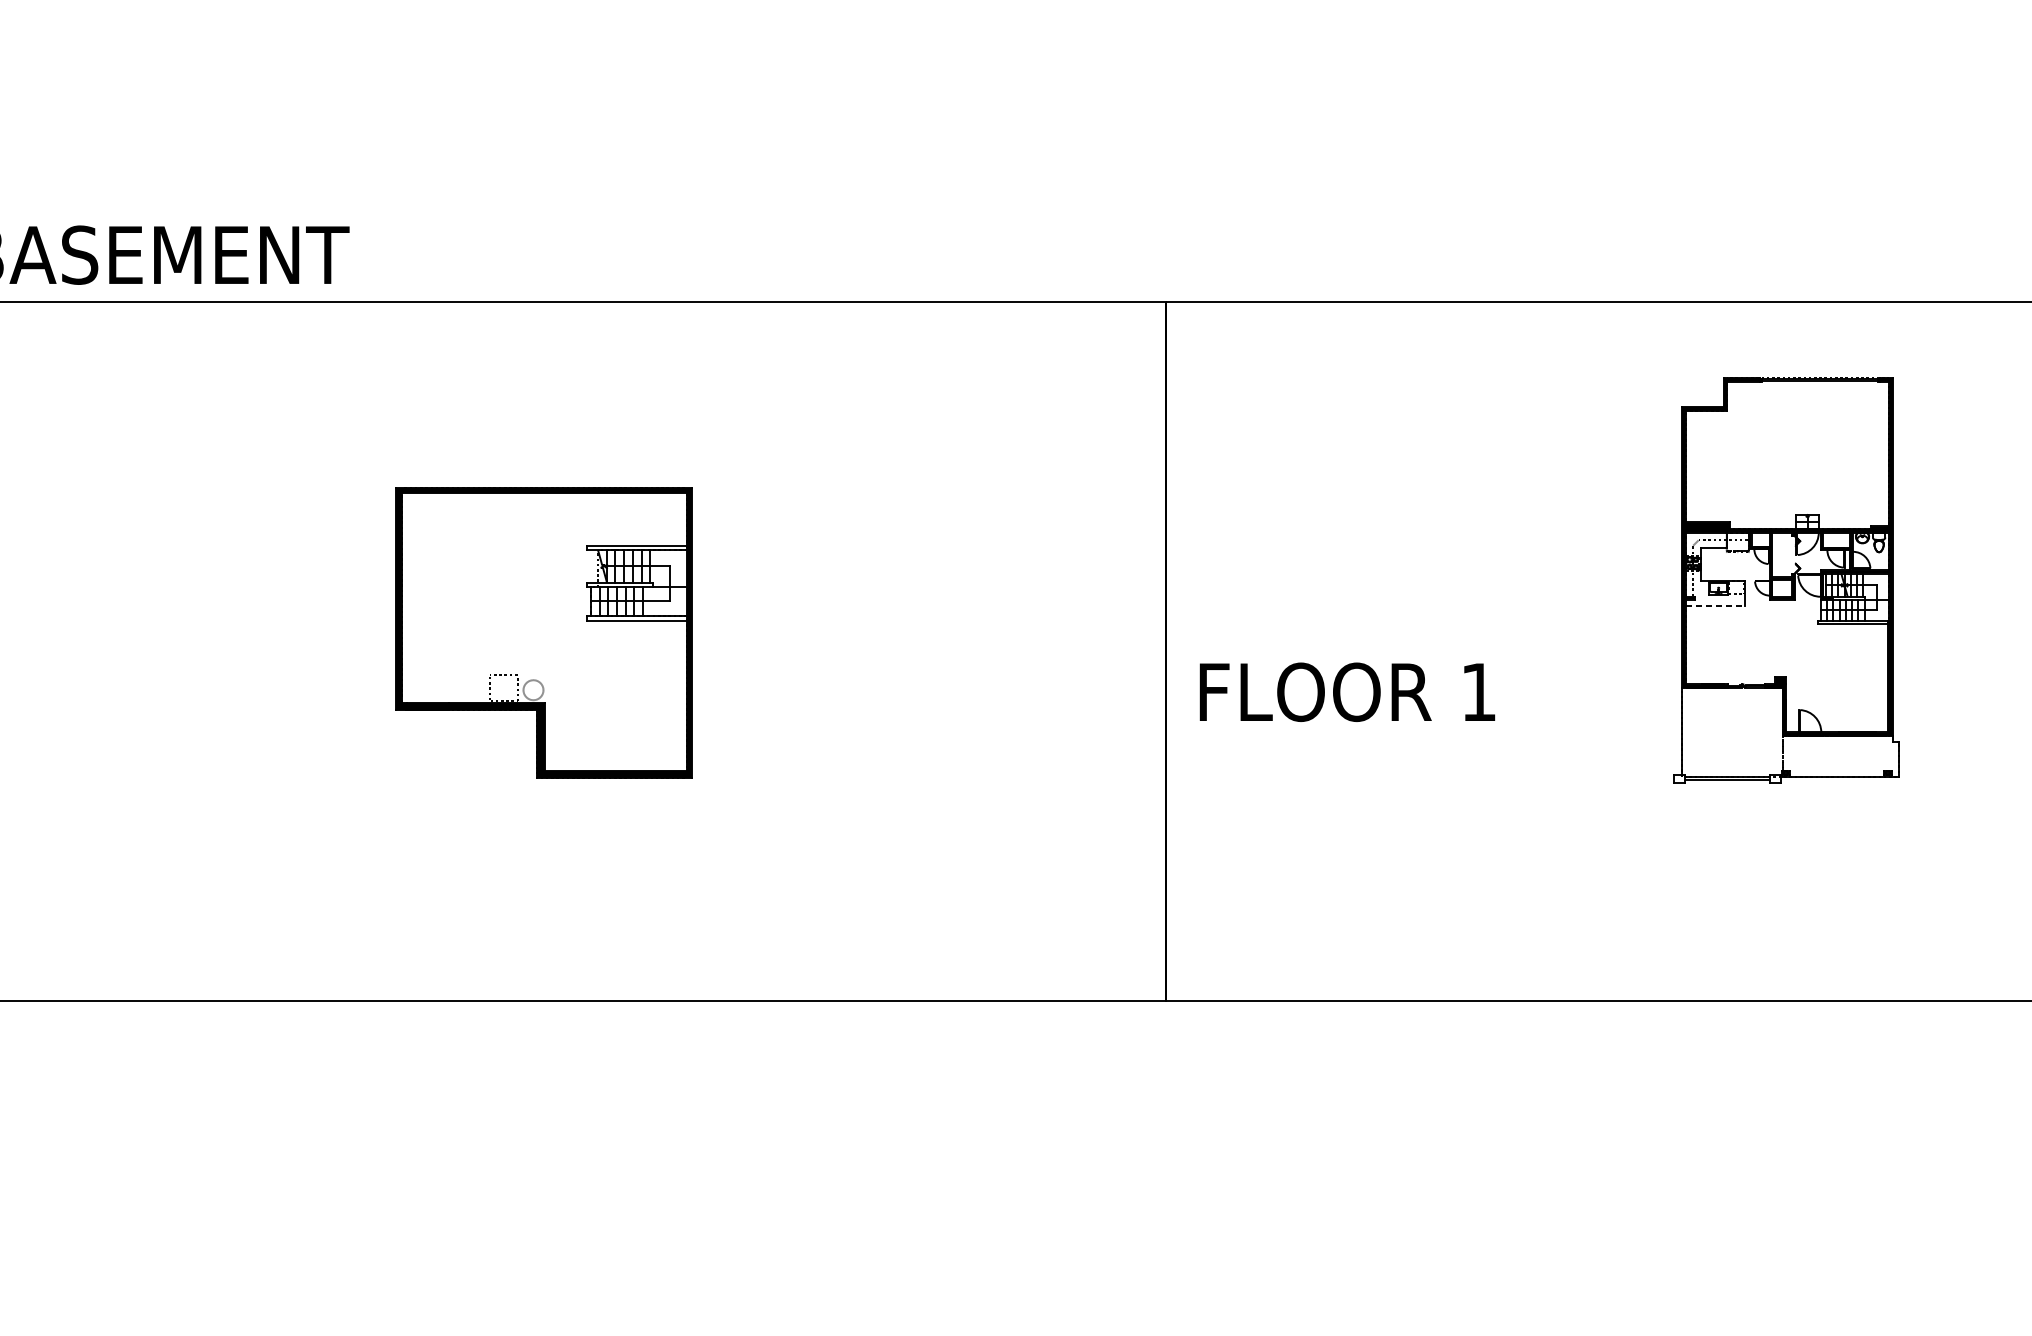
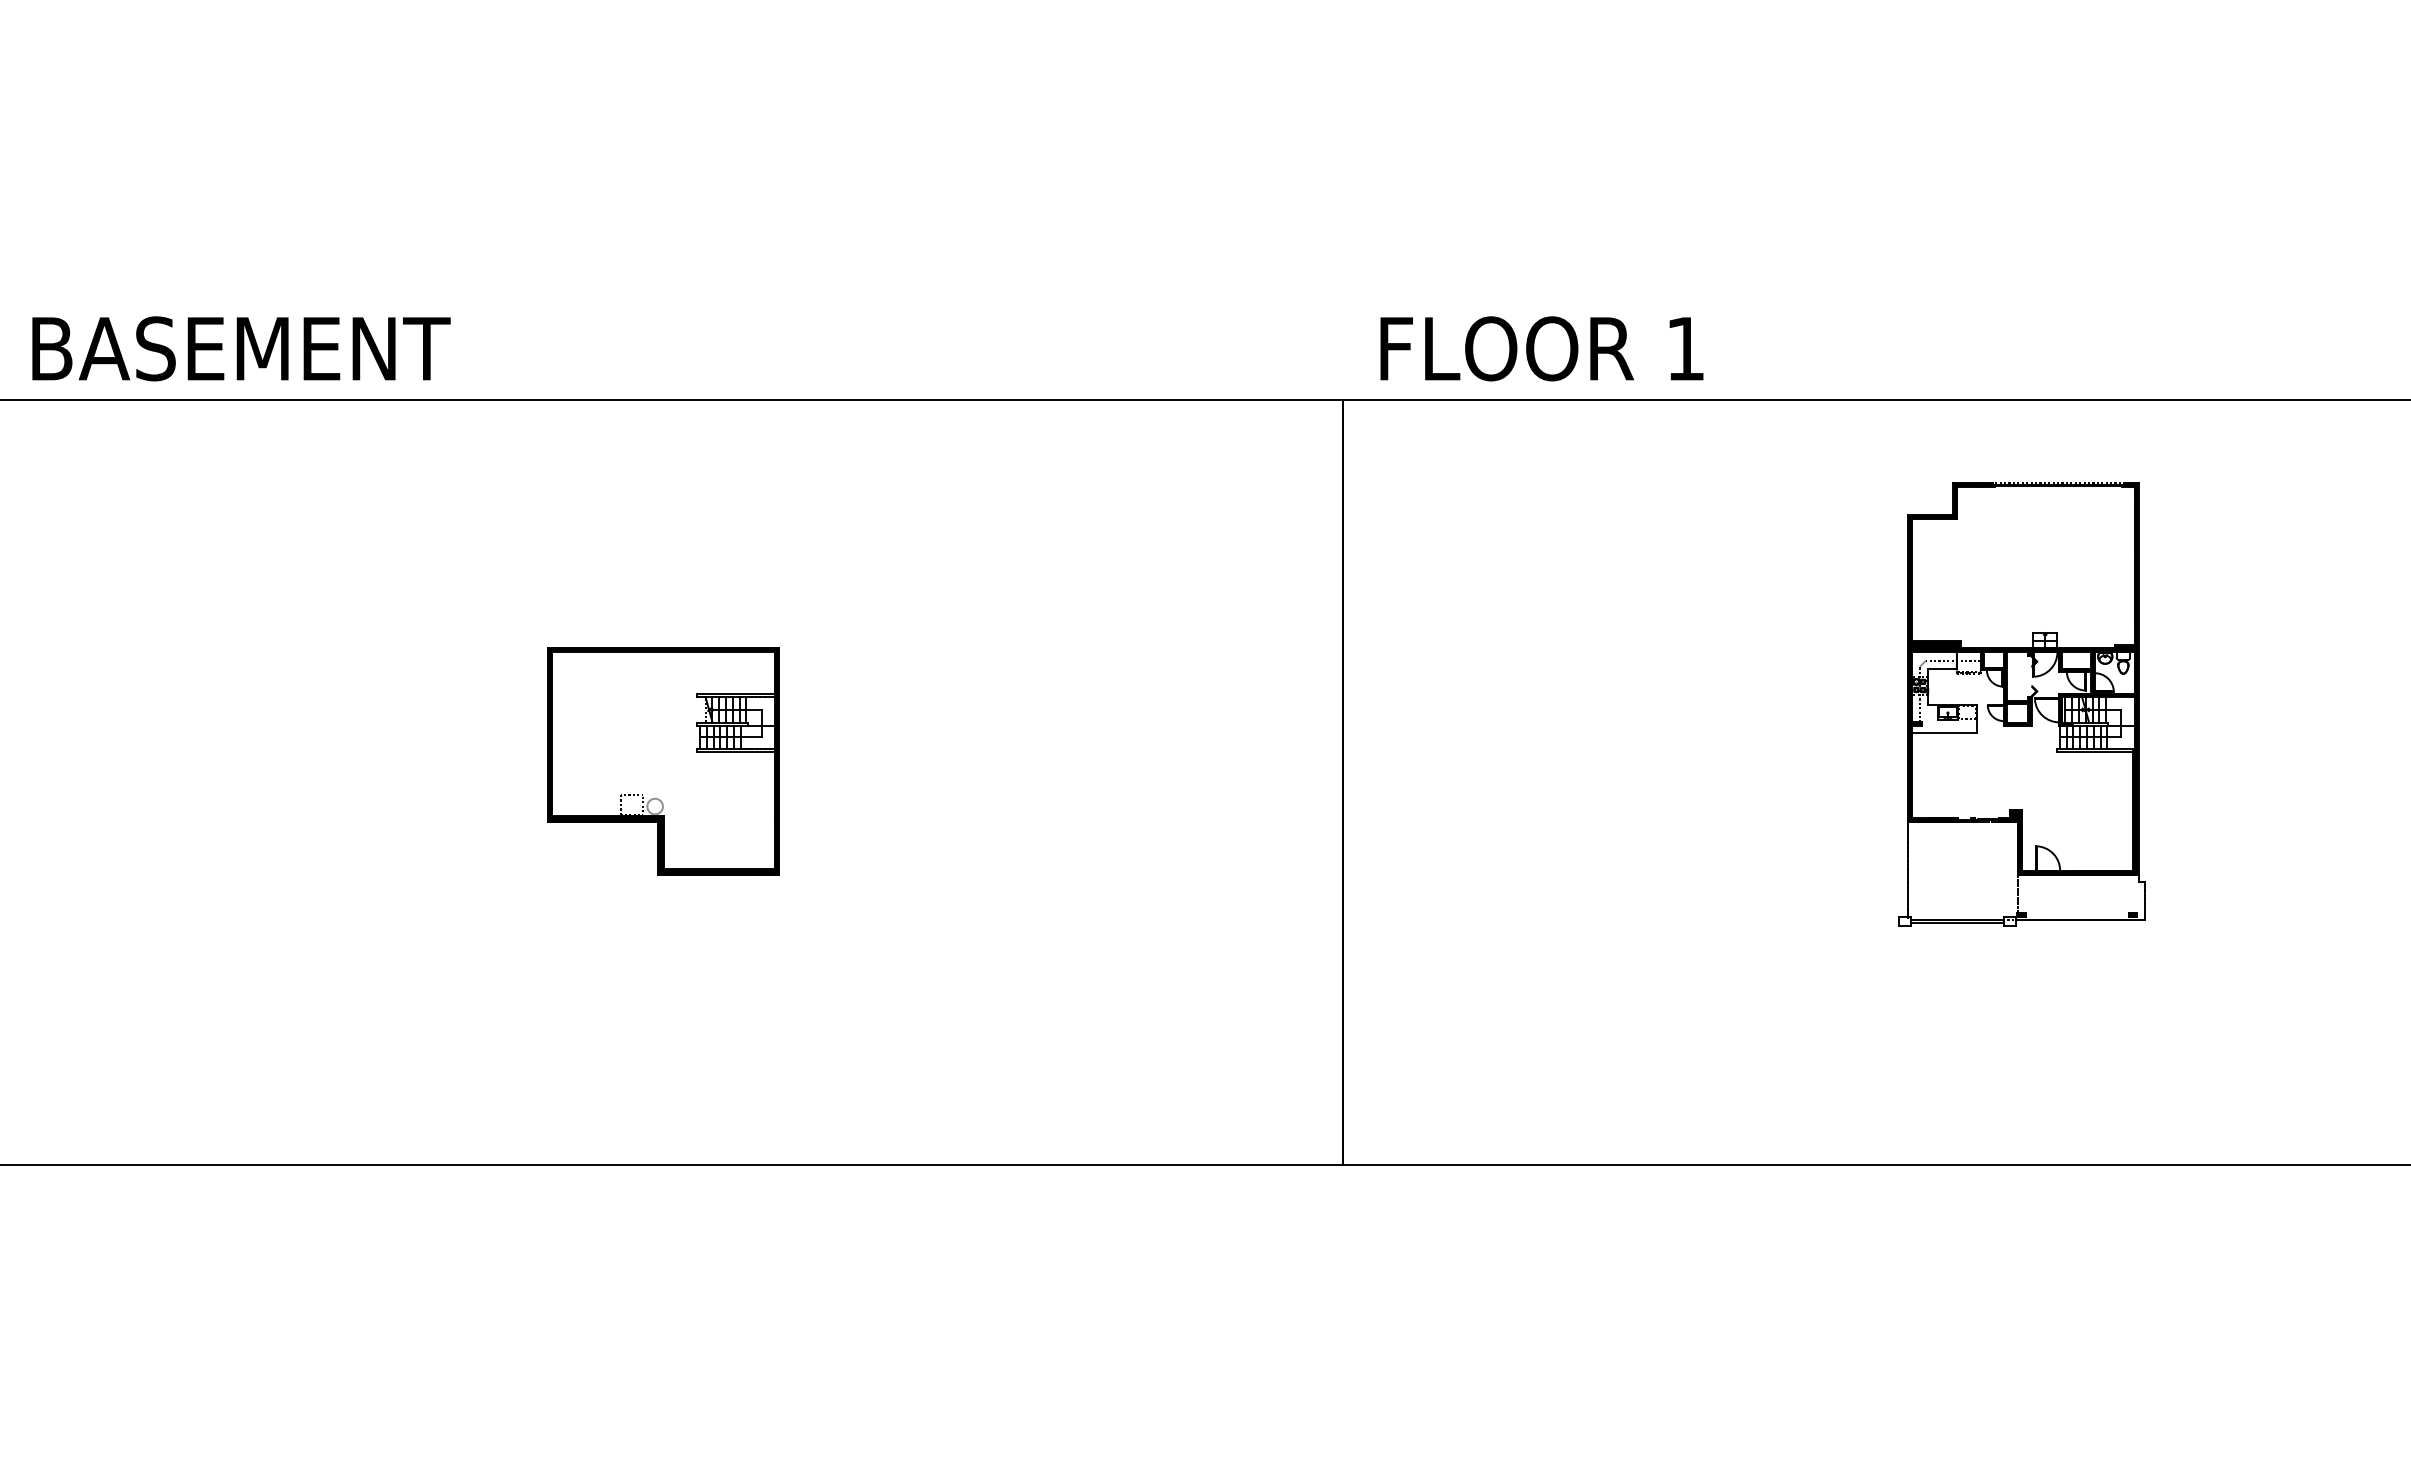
line: (1715, 606) -> (1944, 732), dashed -> solid
part: (544, 632) -> (663, 761), size x0.71
text: (1347, 691) -> (1541, 348), moved

